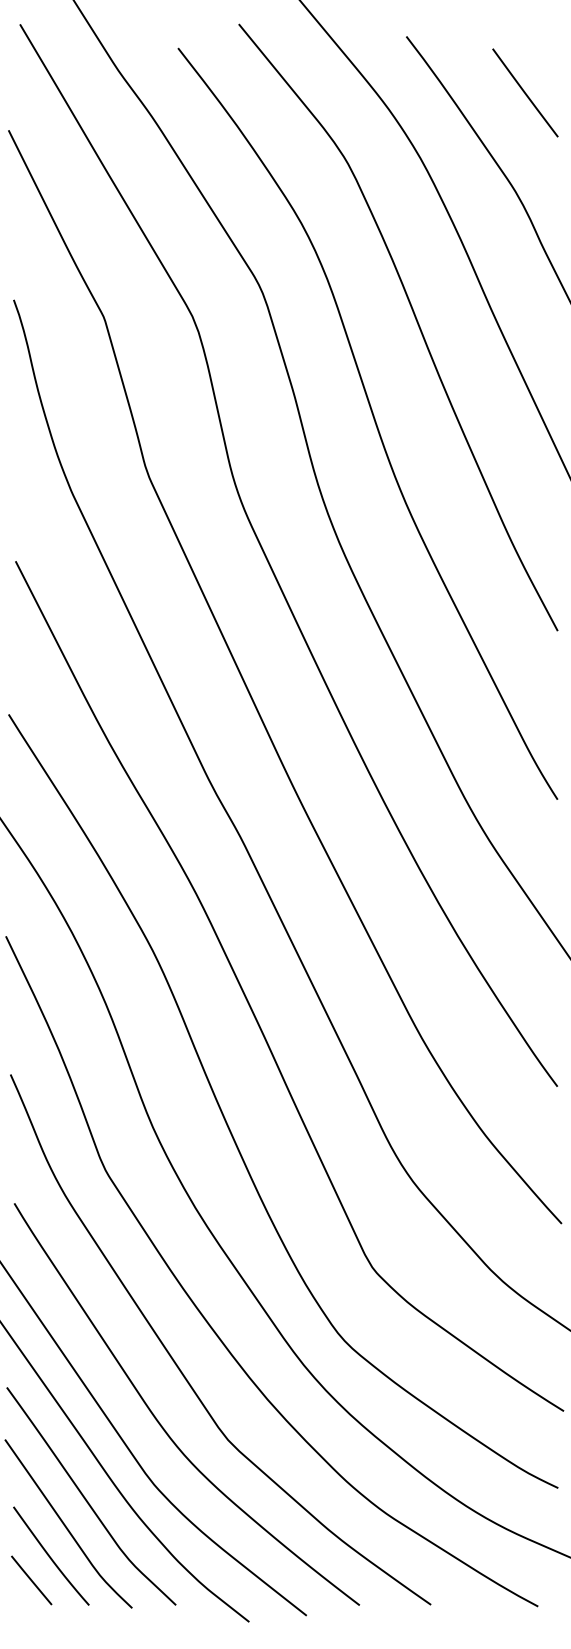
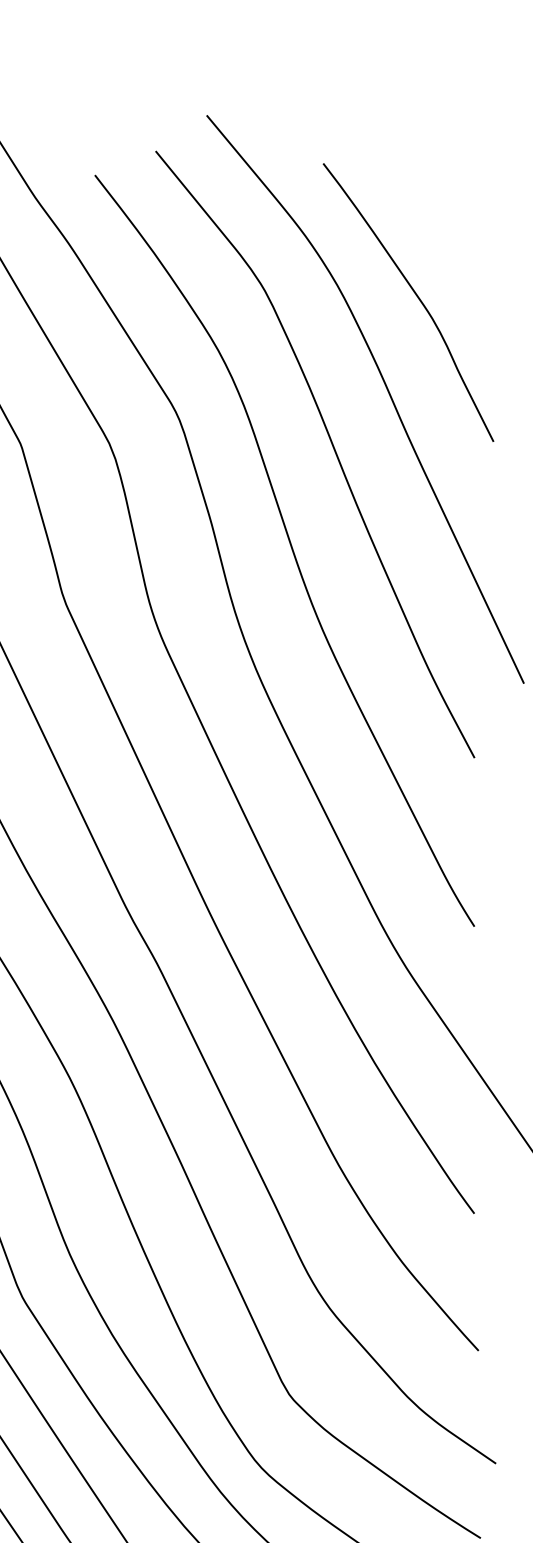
line: (525, 92) -> (442, 219), removed

